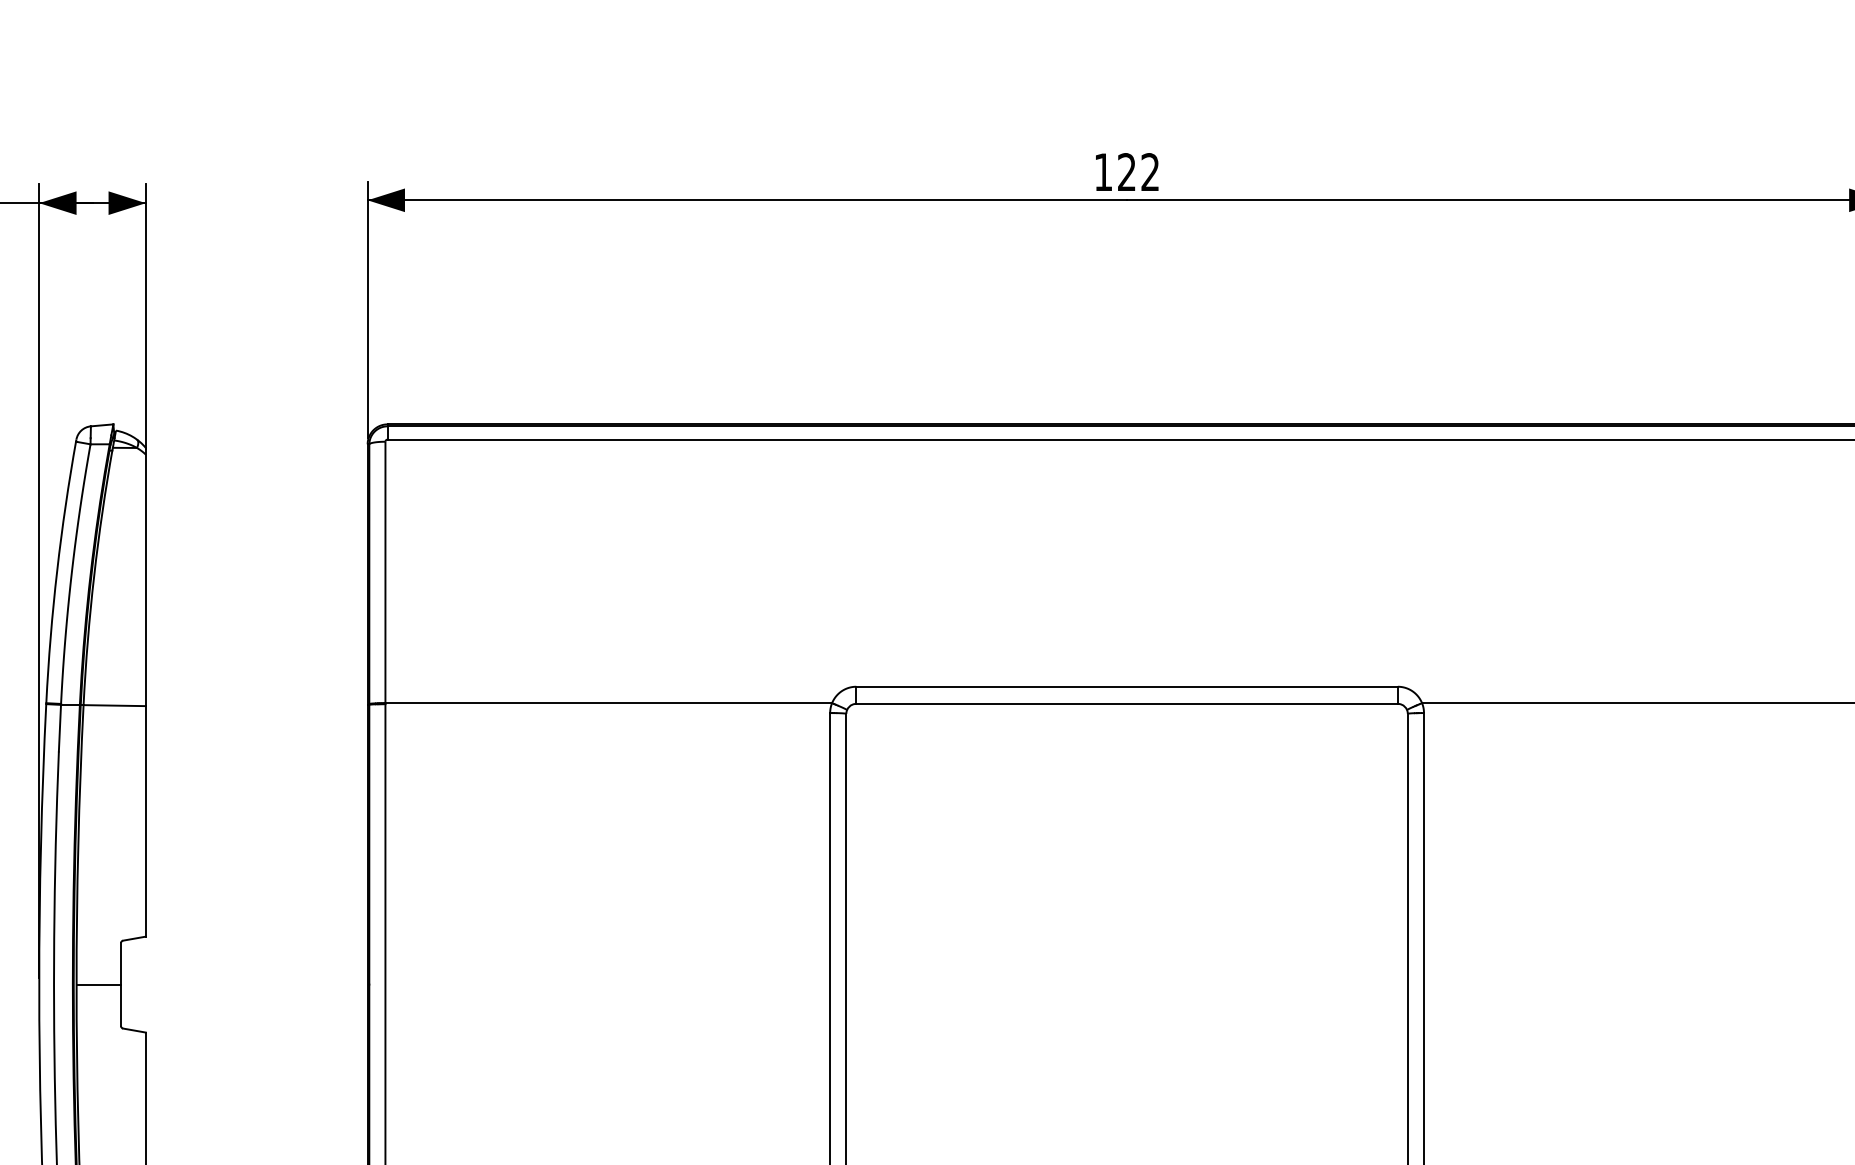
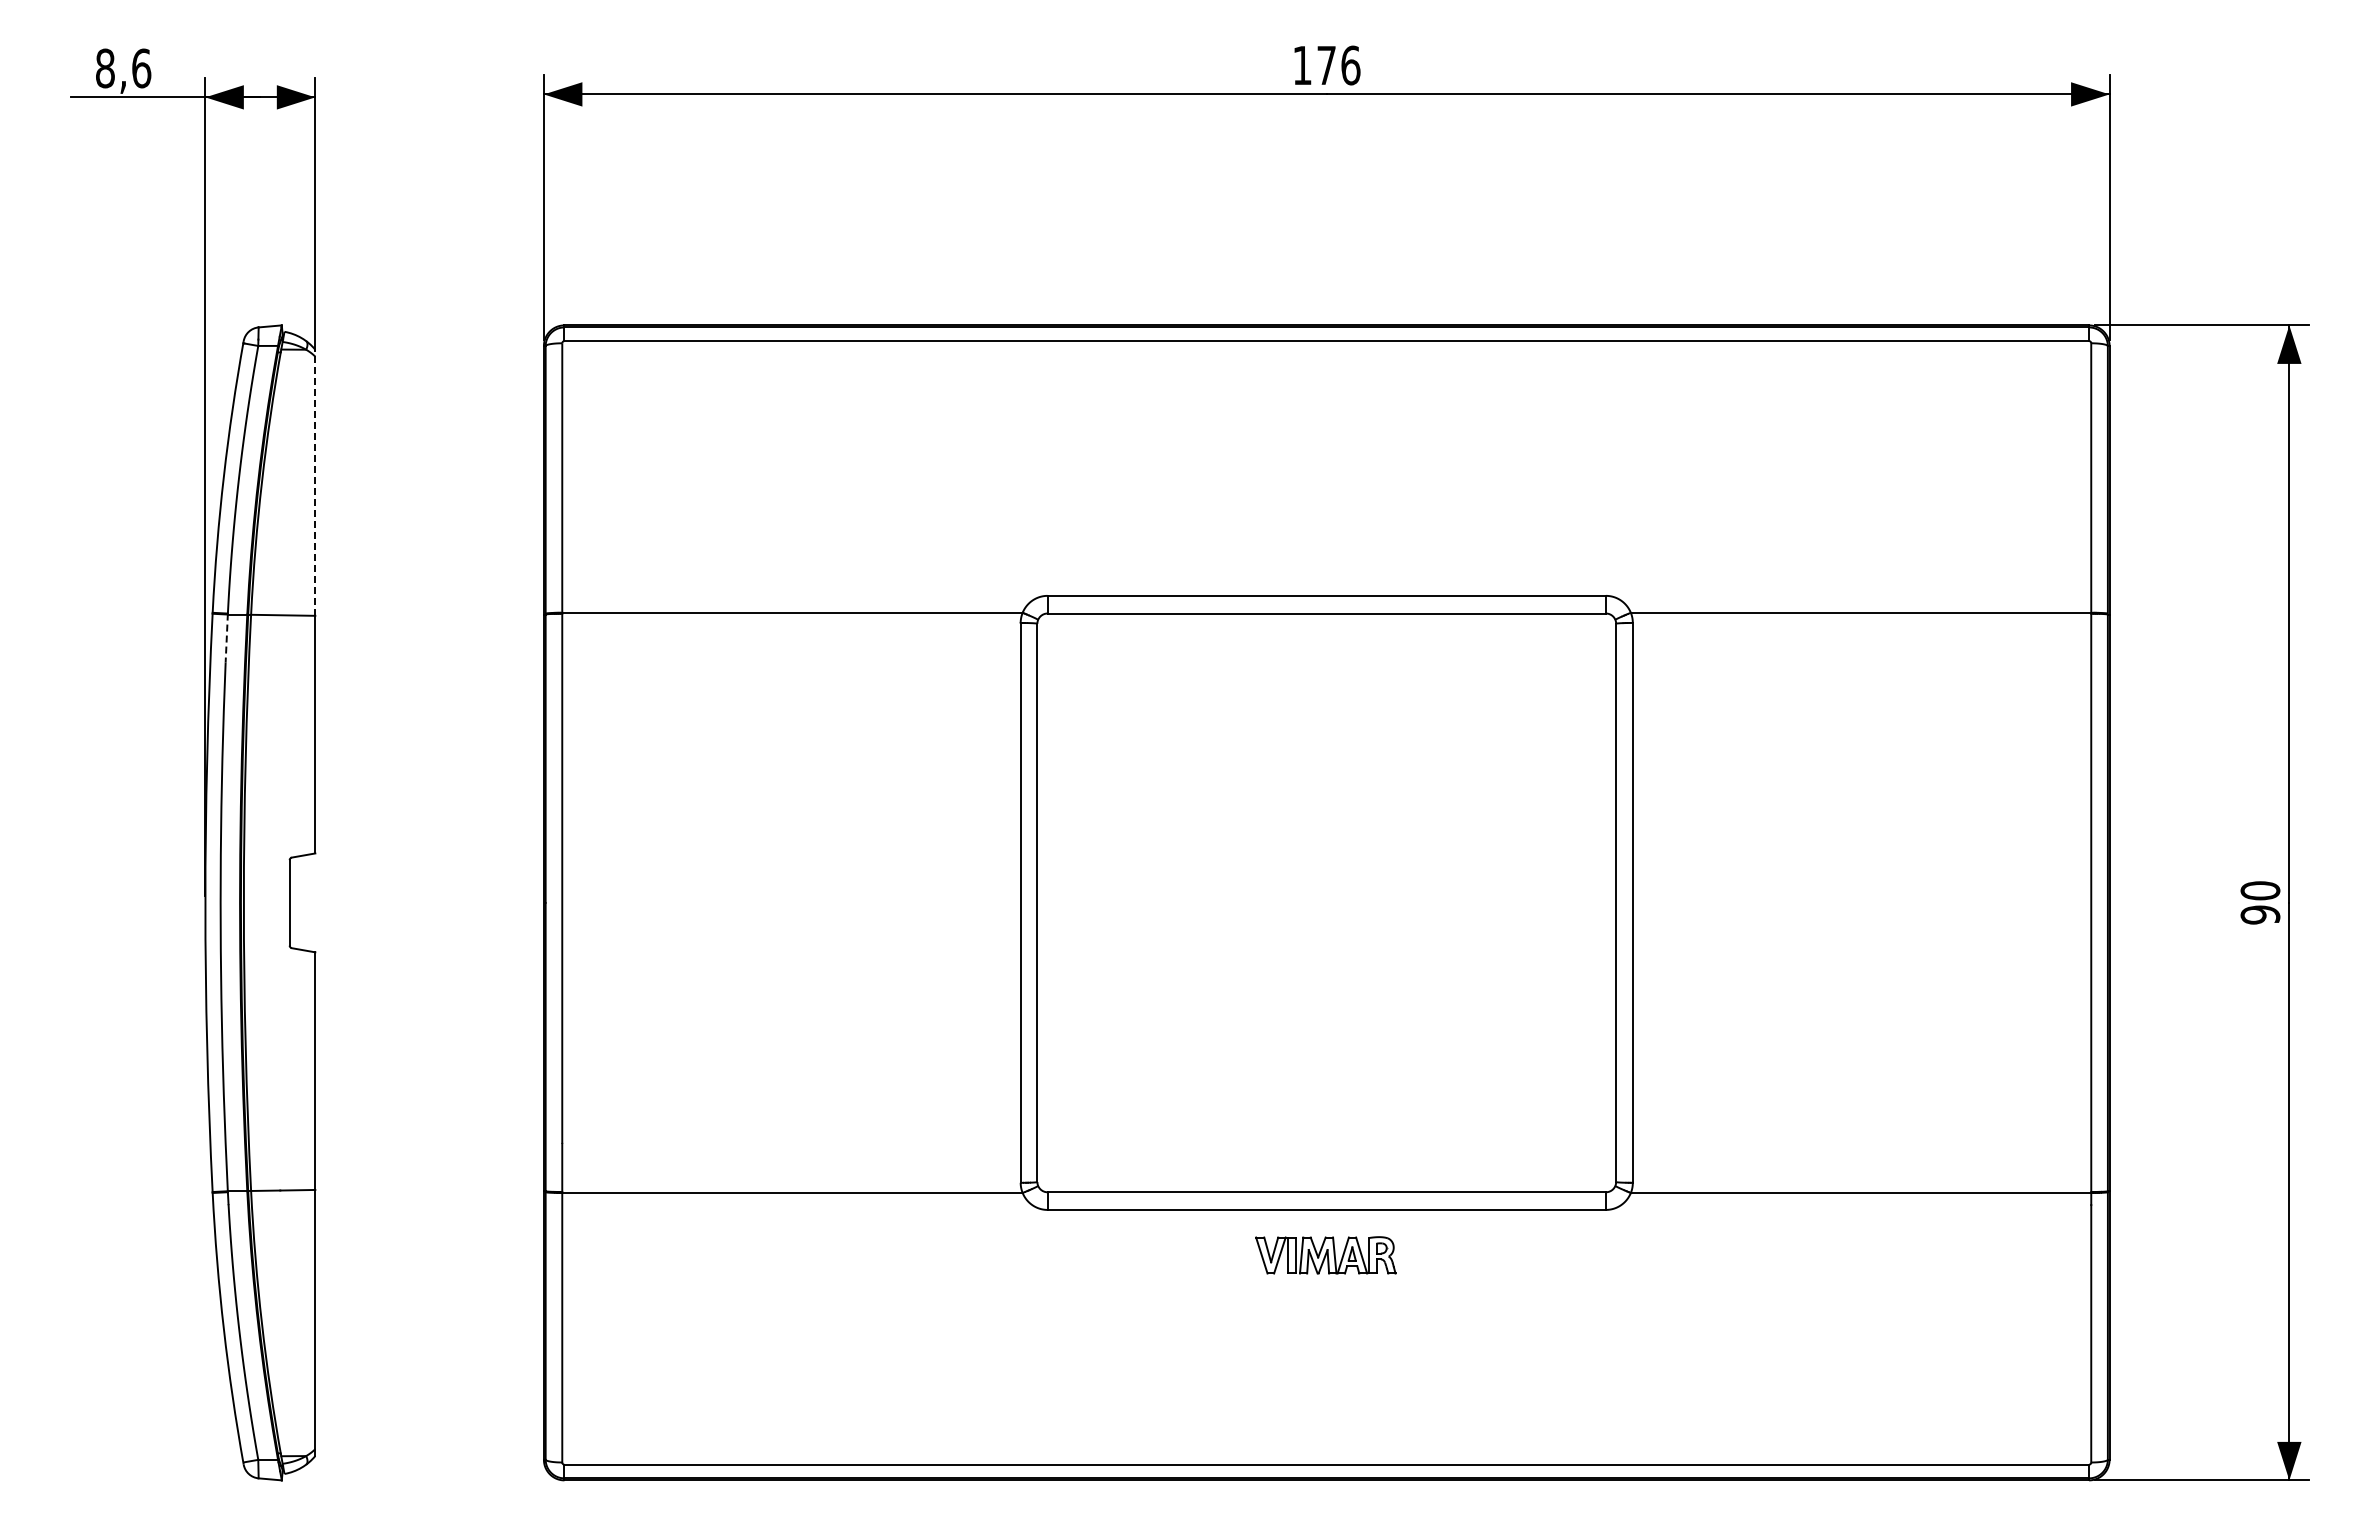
text: (1138, 172) -> (1338, 65), 122 -> 176
line: (146, 576) -> (315, 482), solid -> dashed
line: (59, 728) -> (226, 638), solid -> dashed
line: (98, 984) -> (266, 902), removed

